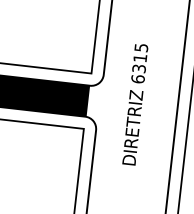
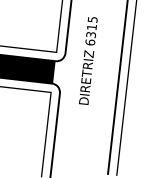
text: (135, 104) -> (88, 60), moved

